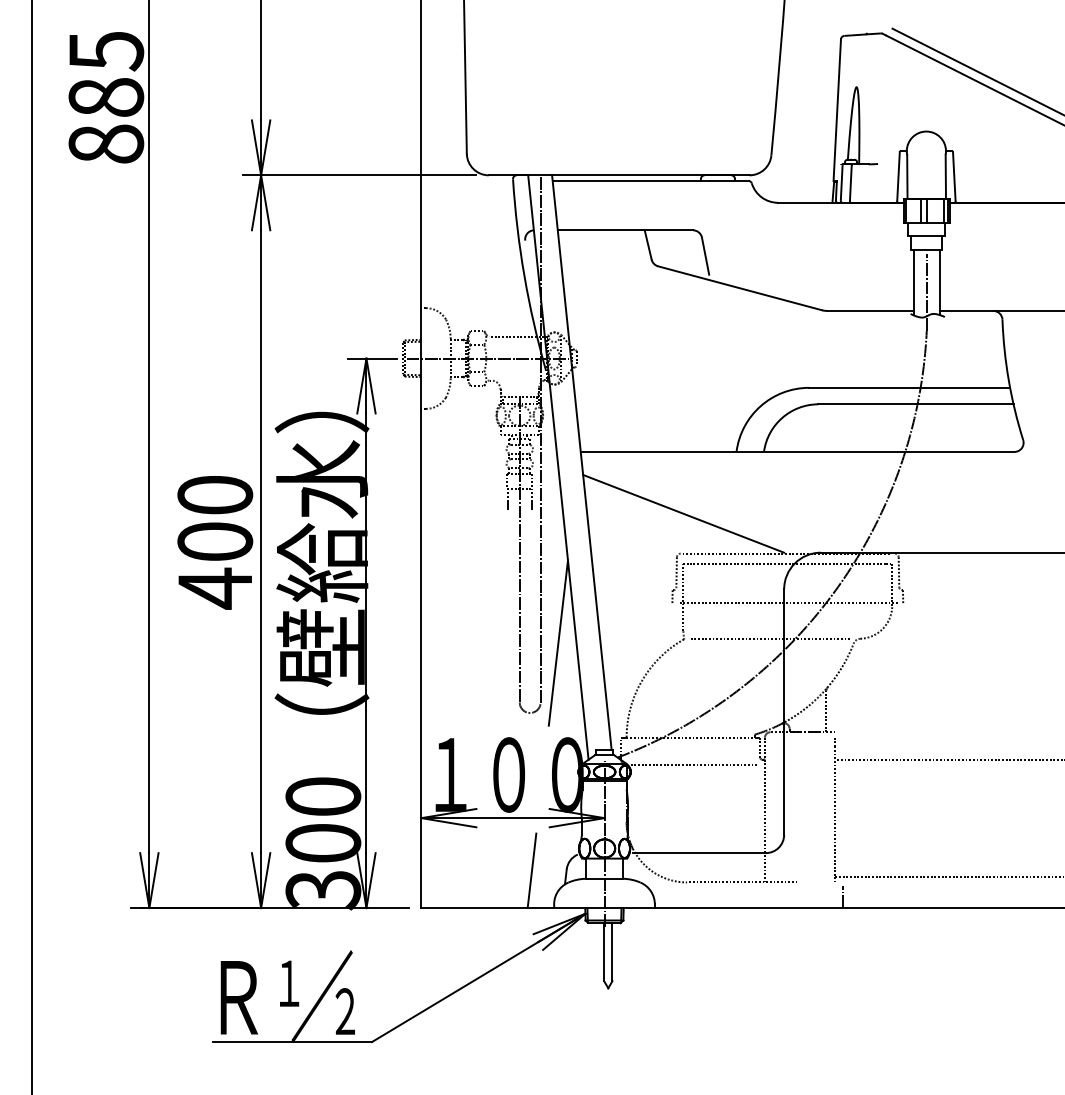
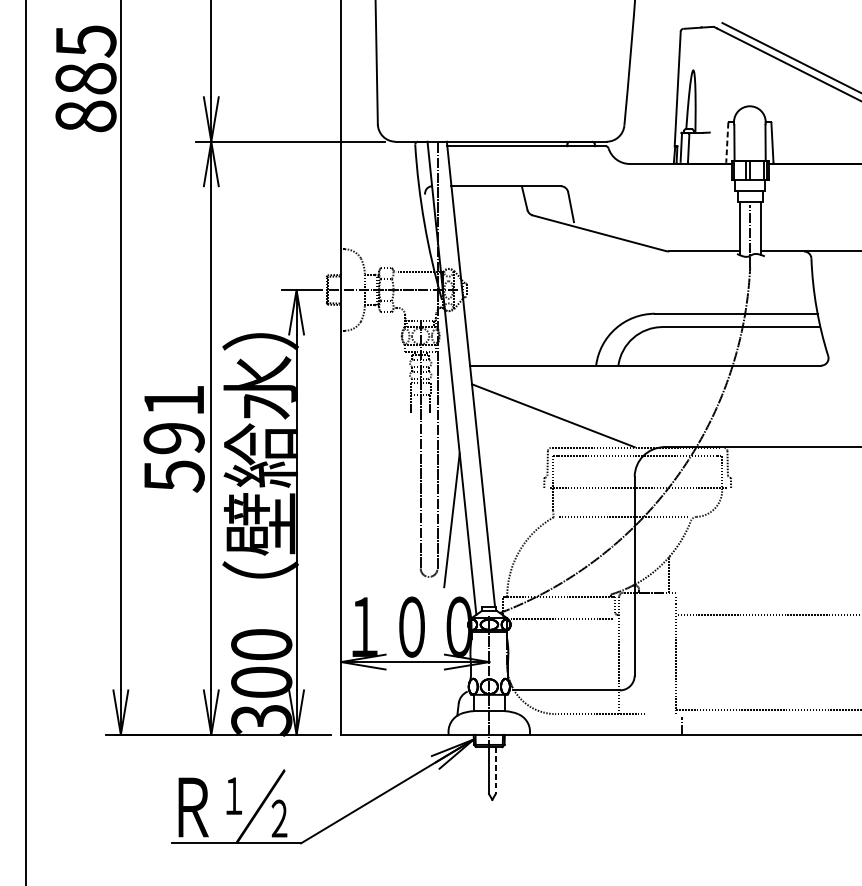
line: (898, 176) -> (727, 142), solid -> dashed
text: (215, 542) -> (174, 438), 400 -> 591
line: (531, 870) -> (430, 704), removed
line: (612, 952) -> (495, 770), solid -> dashed

